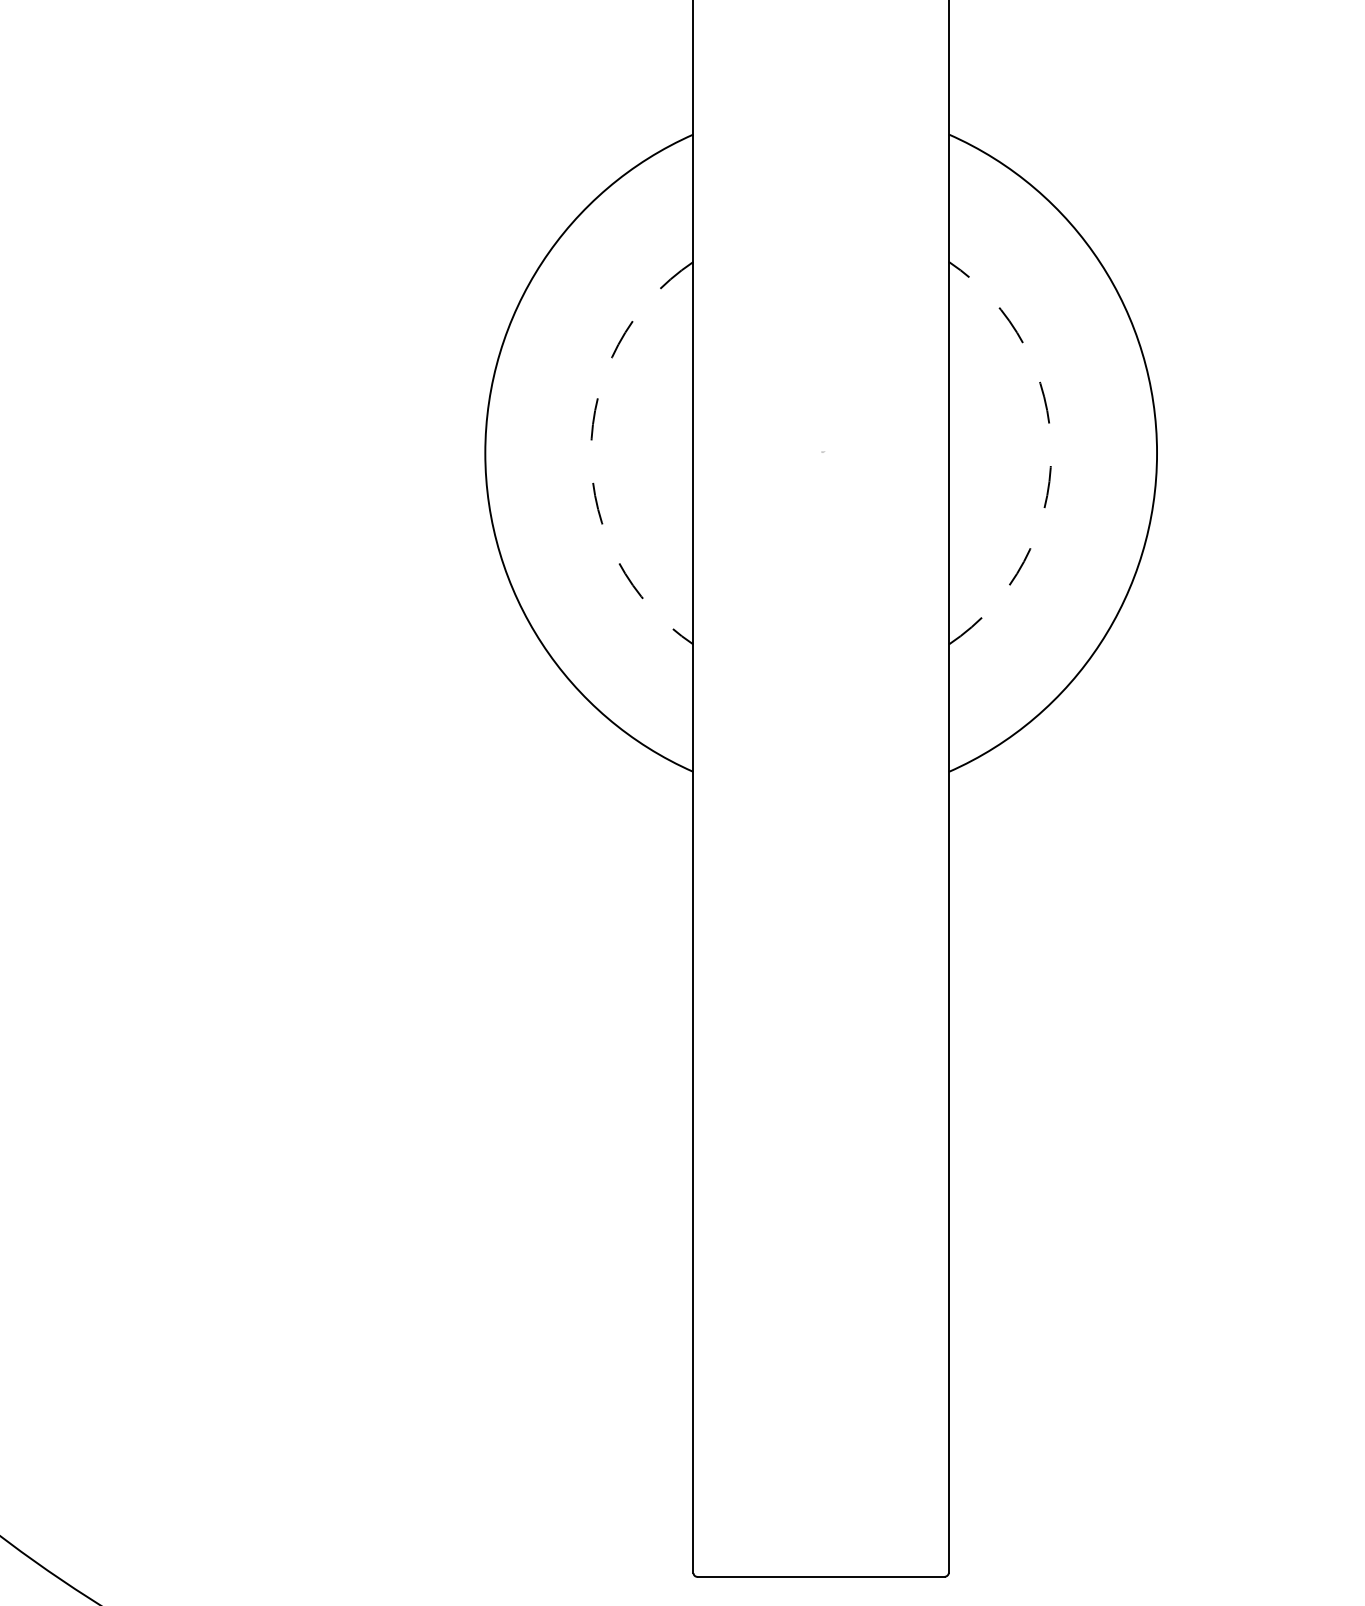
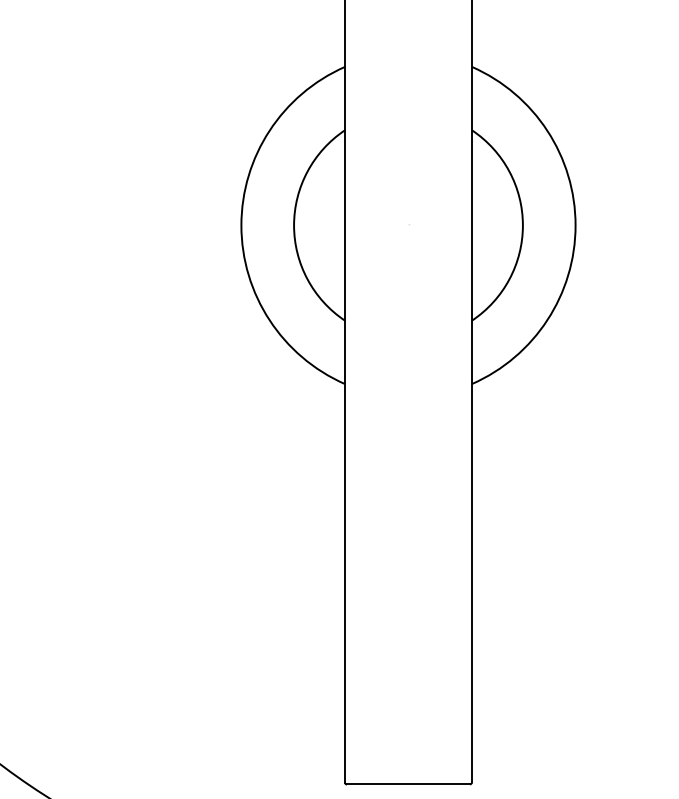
arc: (592, 453) -> (294, 225), dashed -> solid
arc: (1050, 453) -> (522, 225), dashed -> solid

